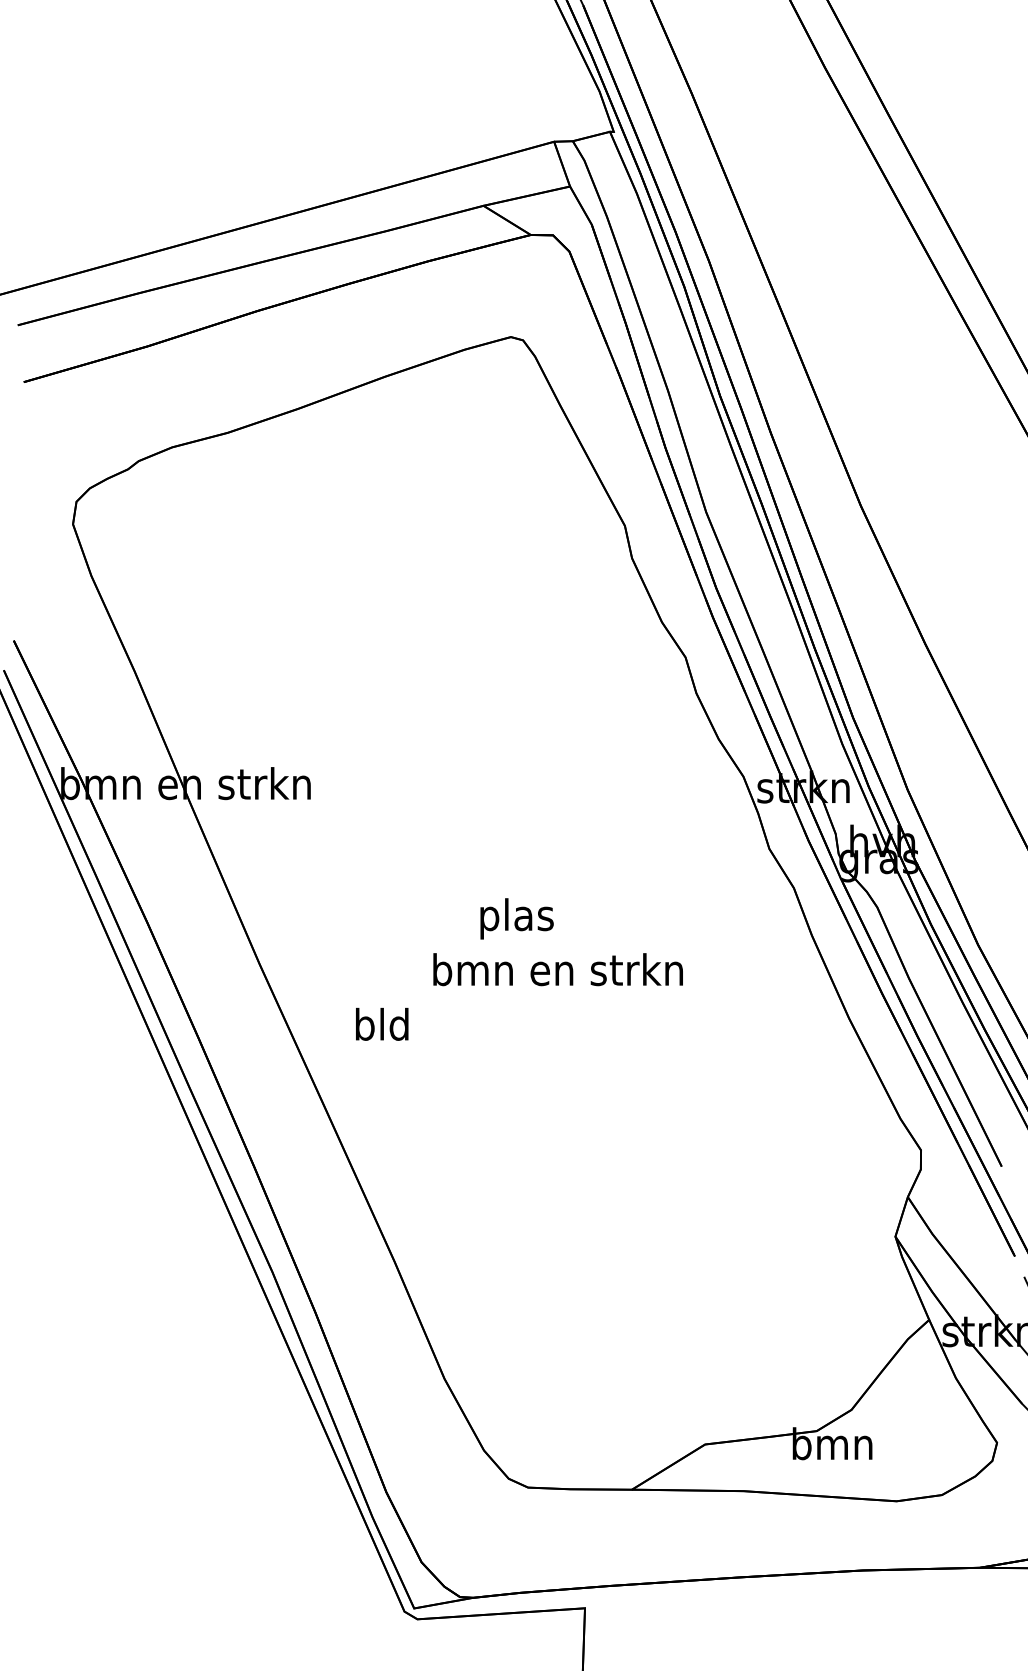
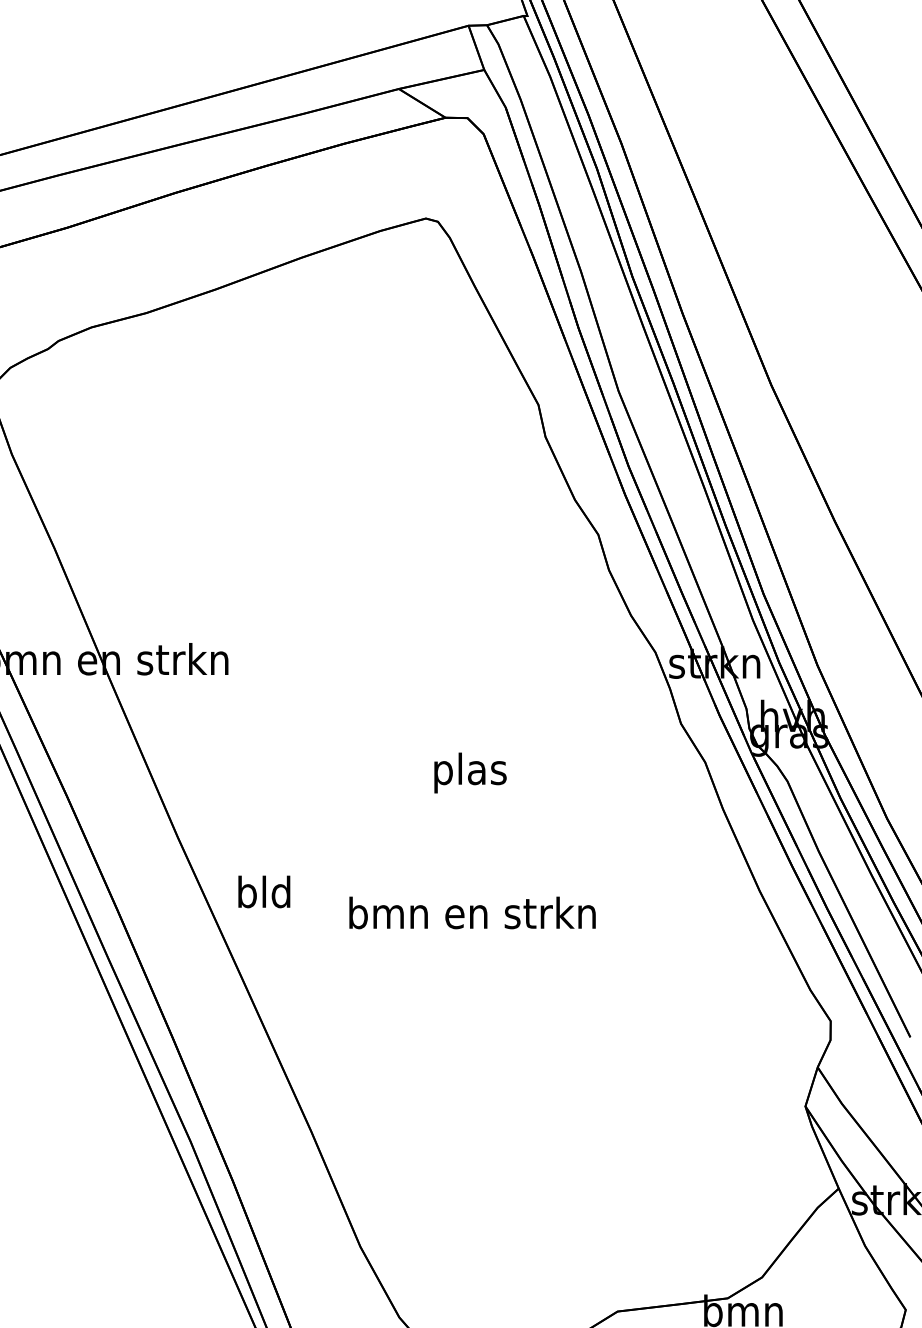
text: (516, 918) -> (469, 772), moved
text: (557, 969) -> (471, 912), moved
text: (382, 1023) -> (264, 891), moved

